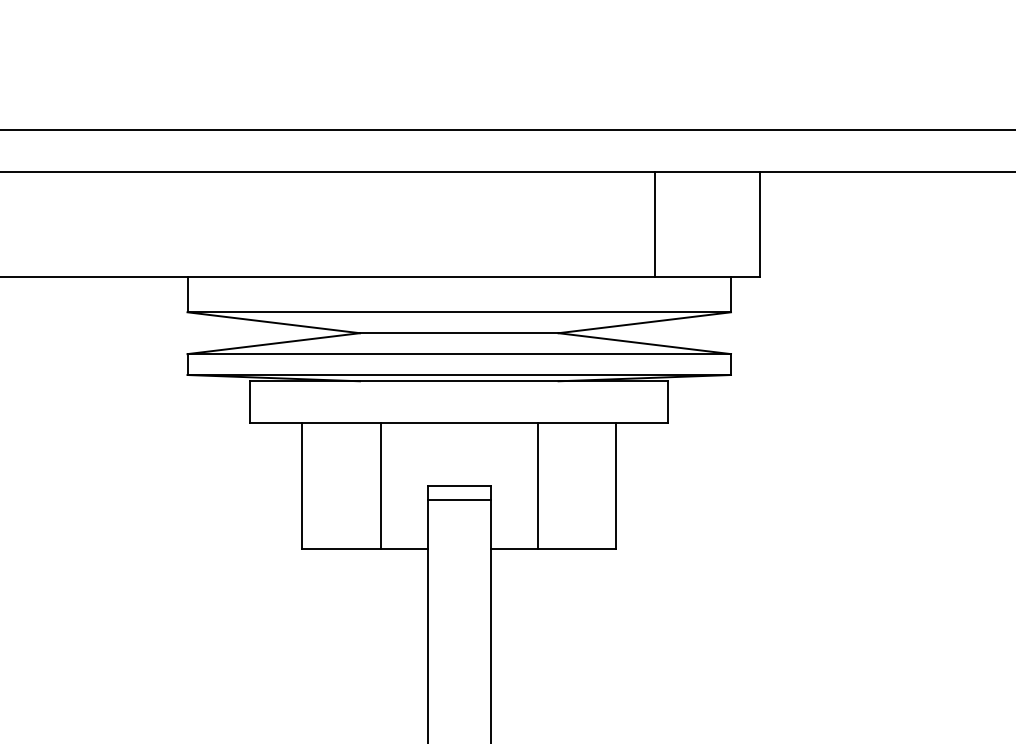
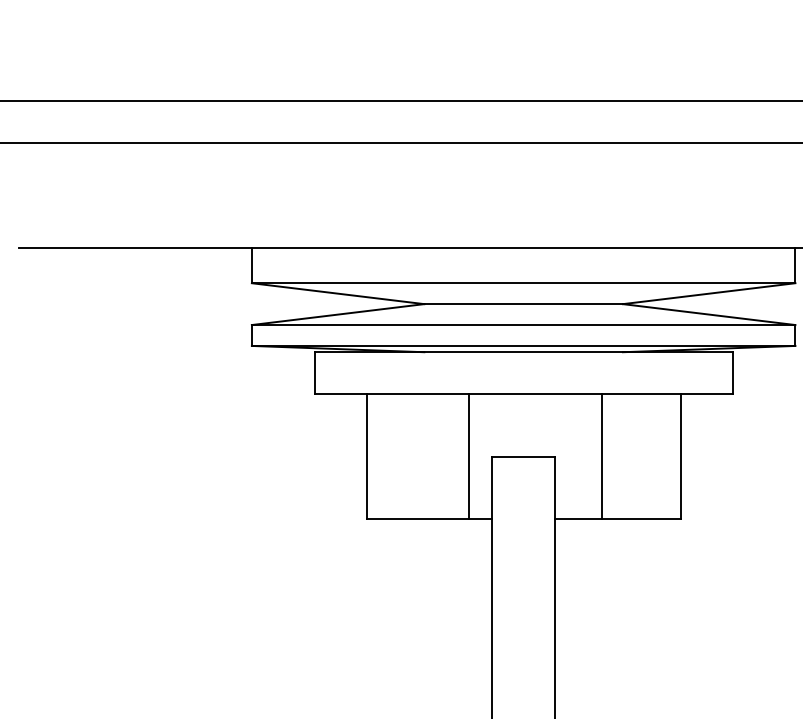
line: (655, 224) -> (719, 195), removed
line: (380, 485) -> (468, 456), moved
line: (458, 500) -> (522, 471), removed

